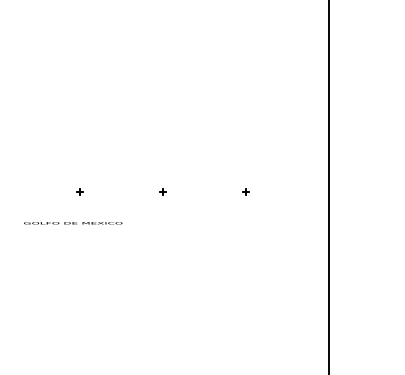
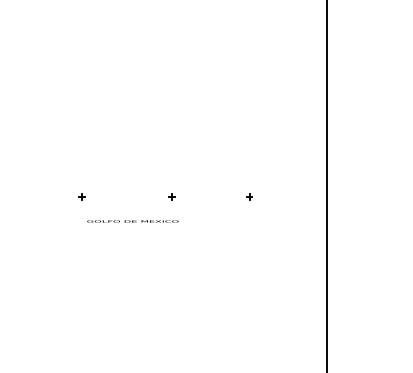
part: (79, 191) -> (81, 196), moved
text: (72, 223) -> (132, 221), moved

